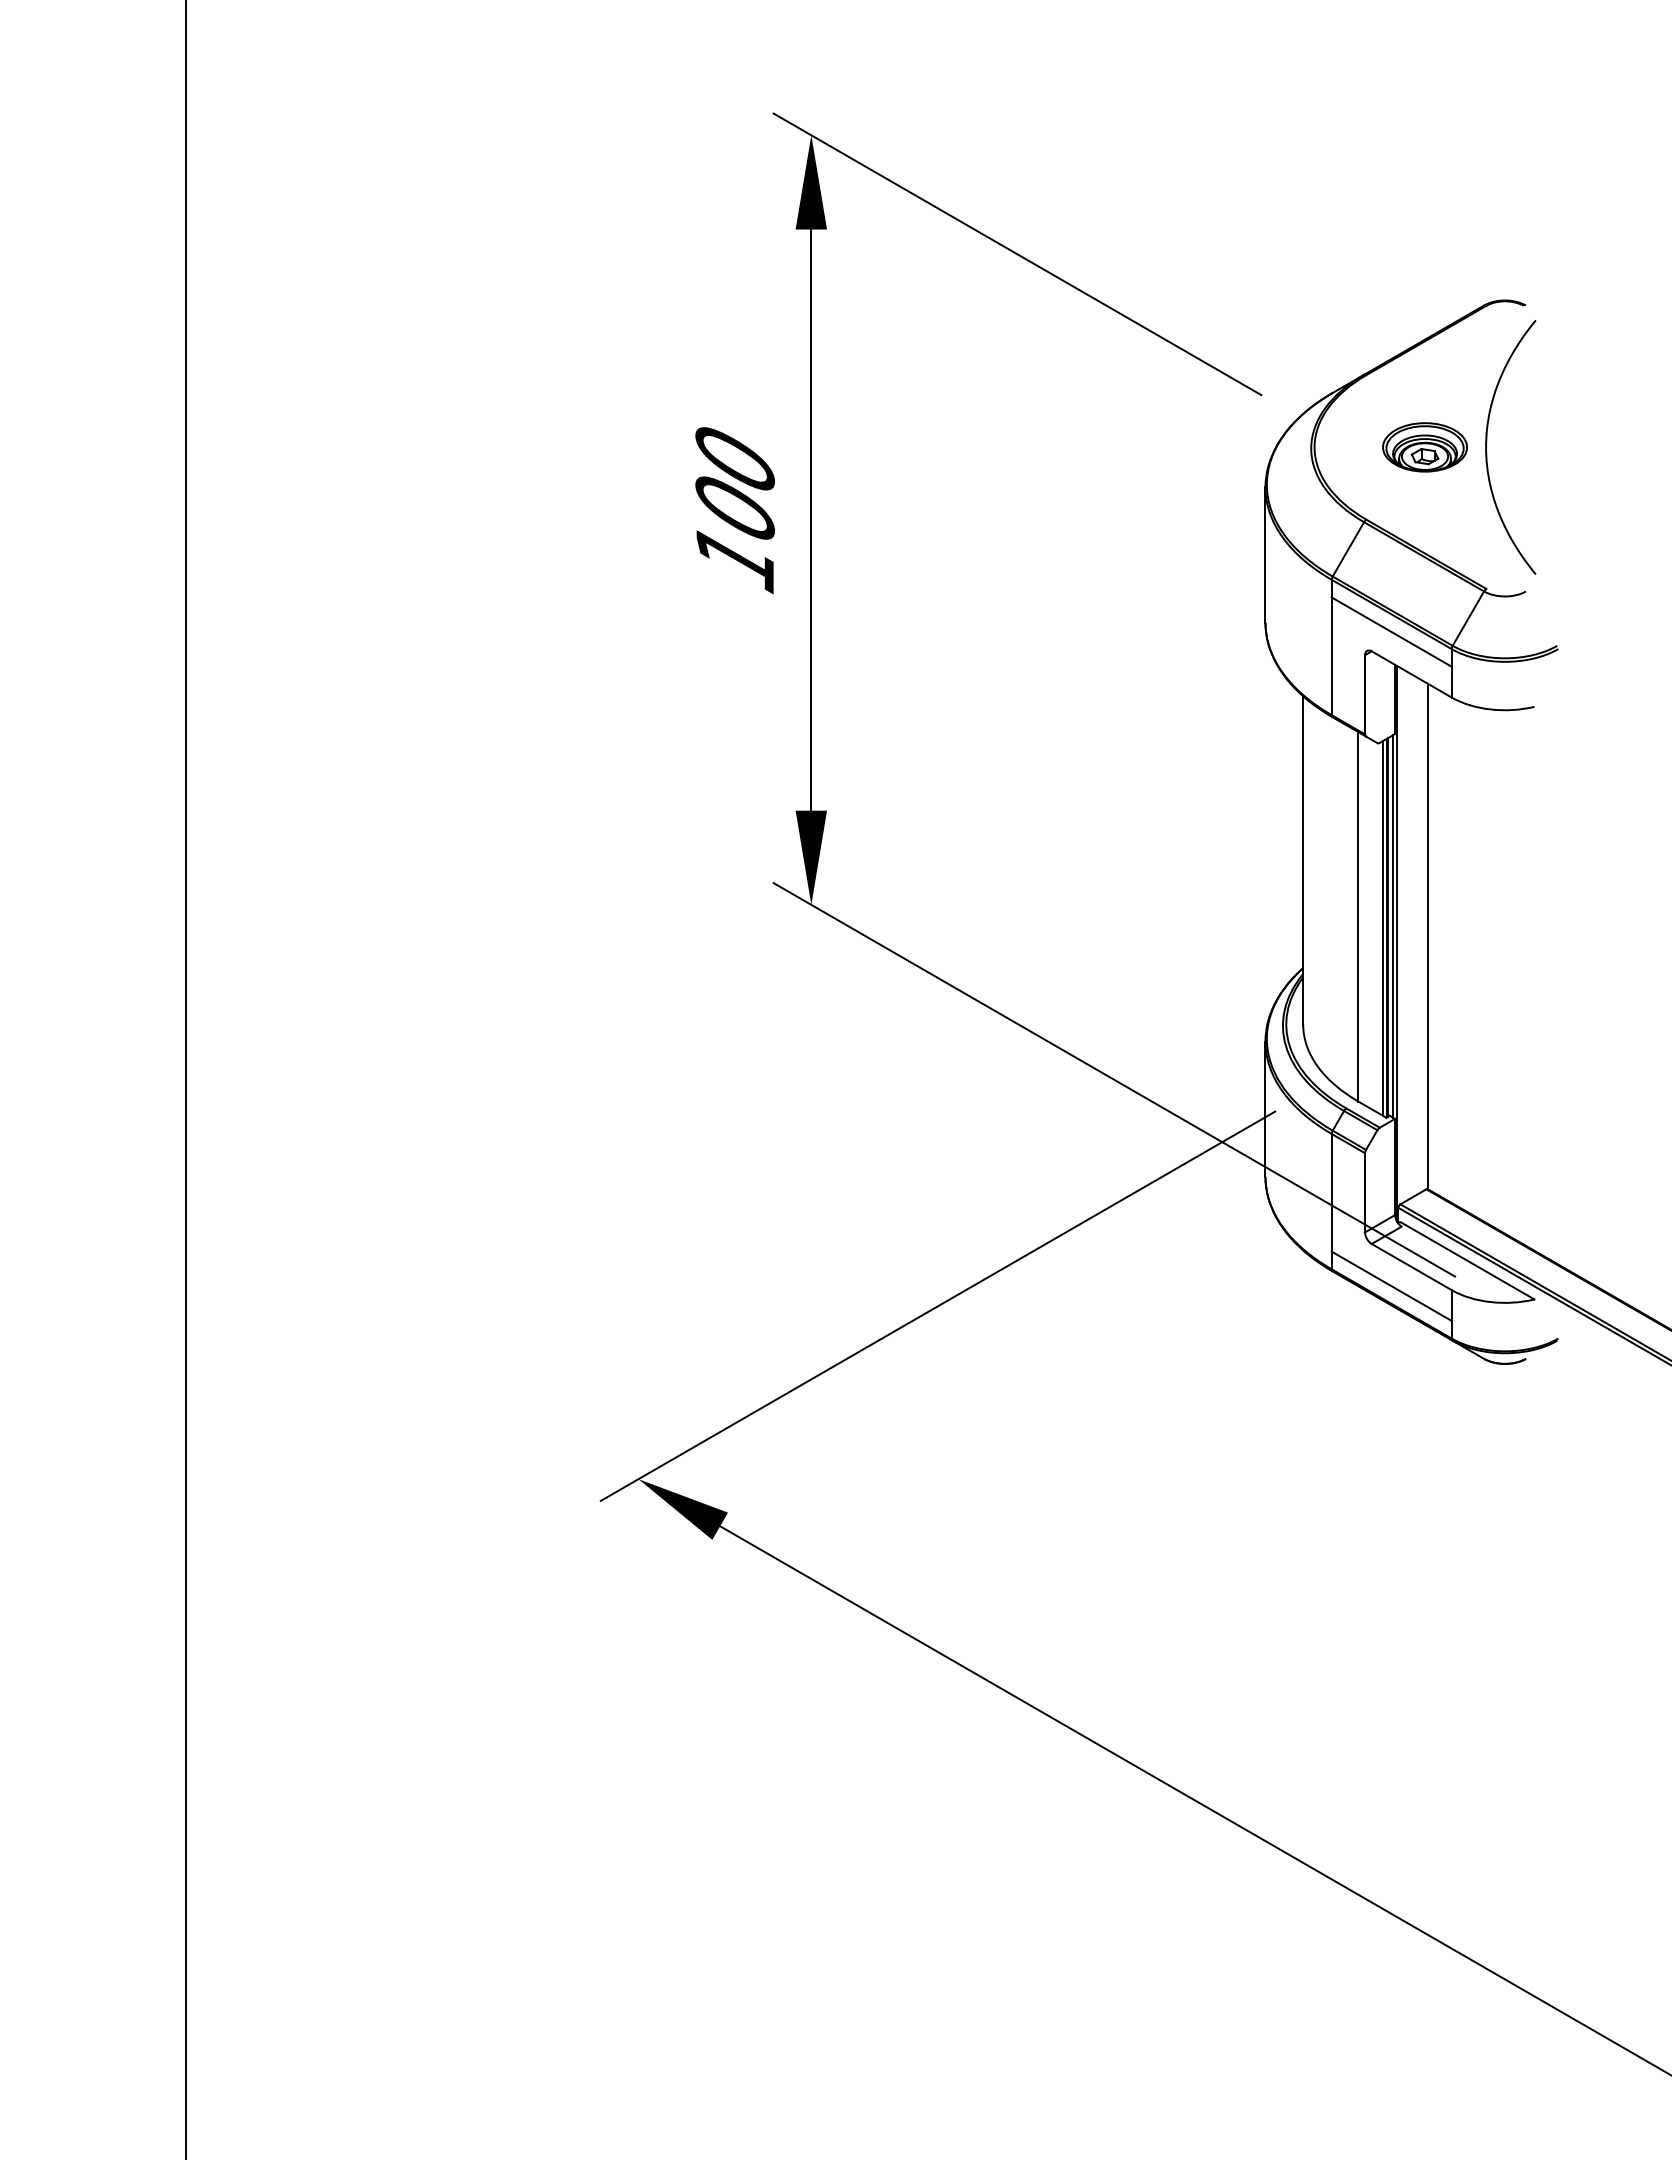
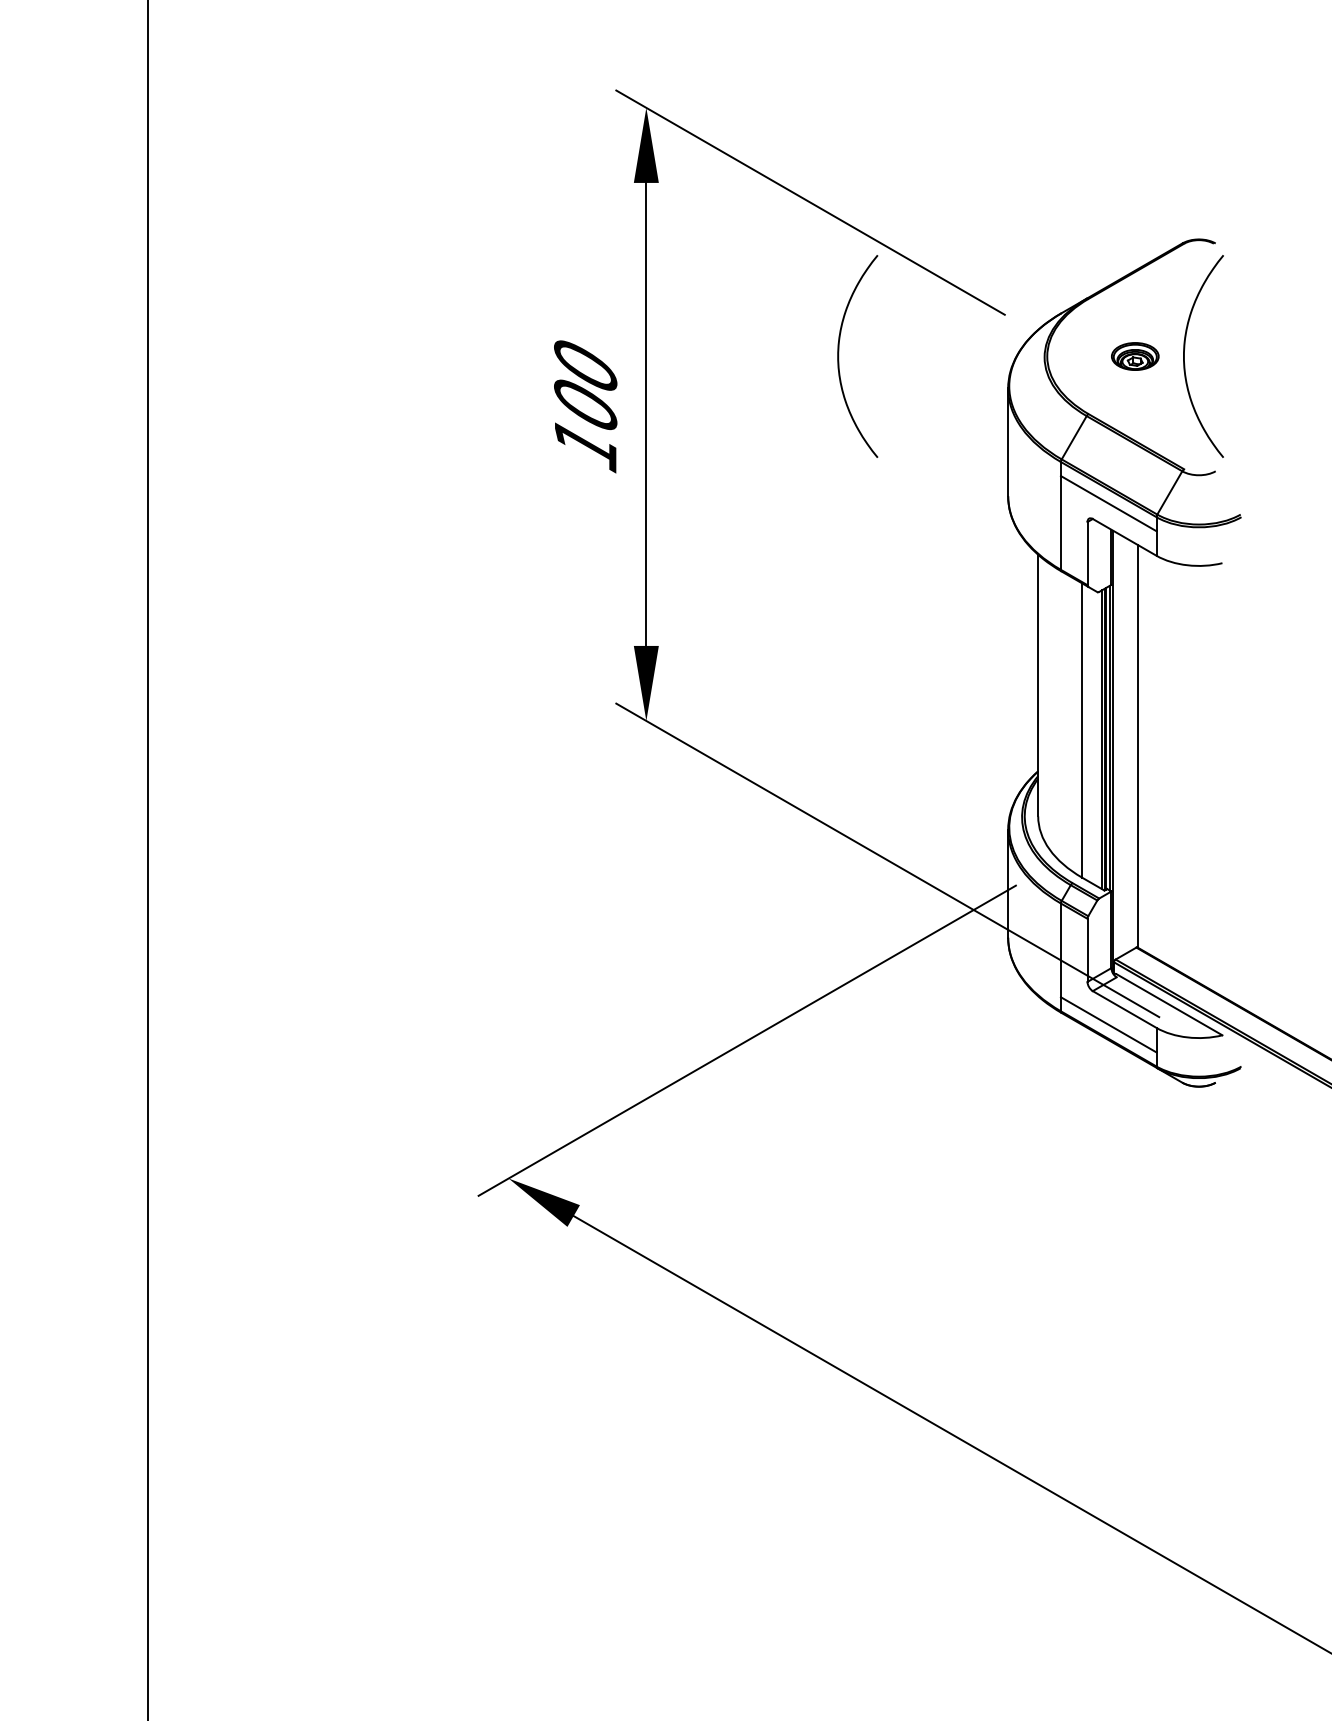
curve: (1053, 441) -> (839, 351), added
part: (1424, 447) -> (1134, 356), size x0.7

